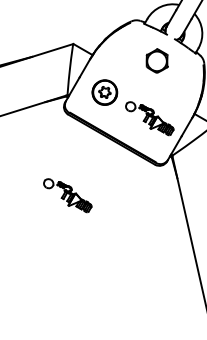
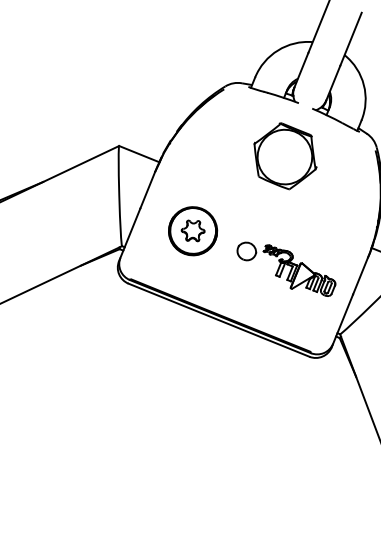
part: (157, 60) -> (285, 155), size x1.43
part: (67, 195) -> (148, 439), removed

